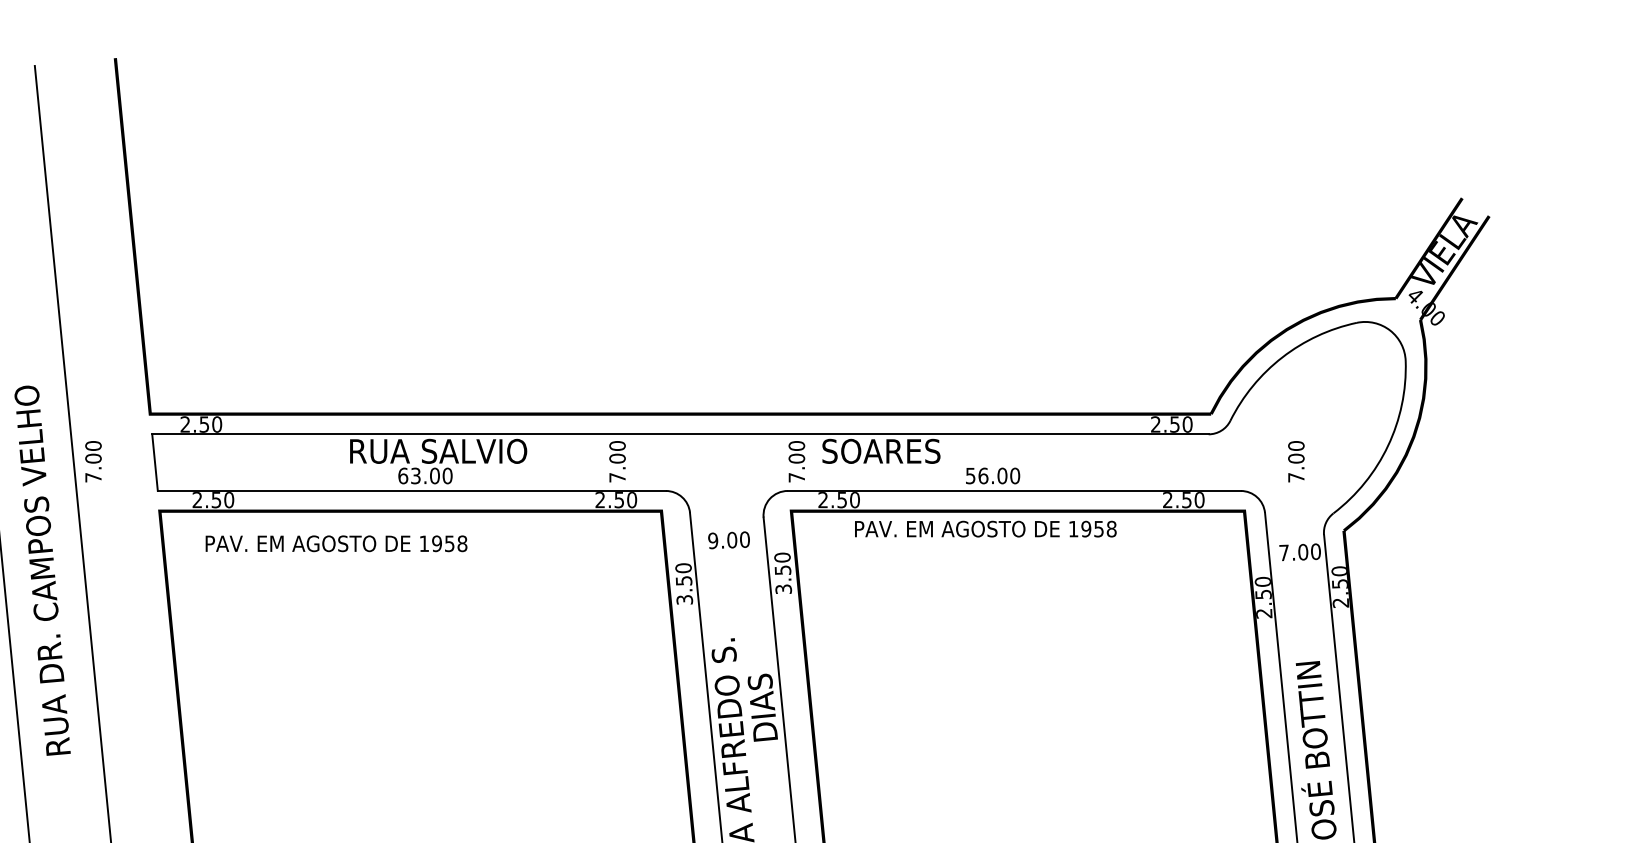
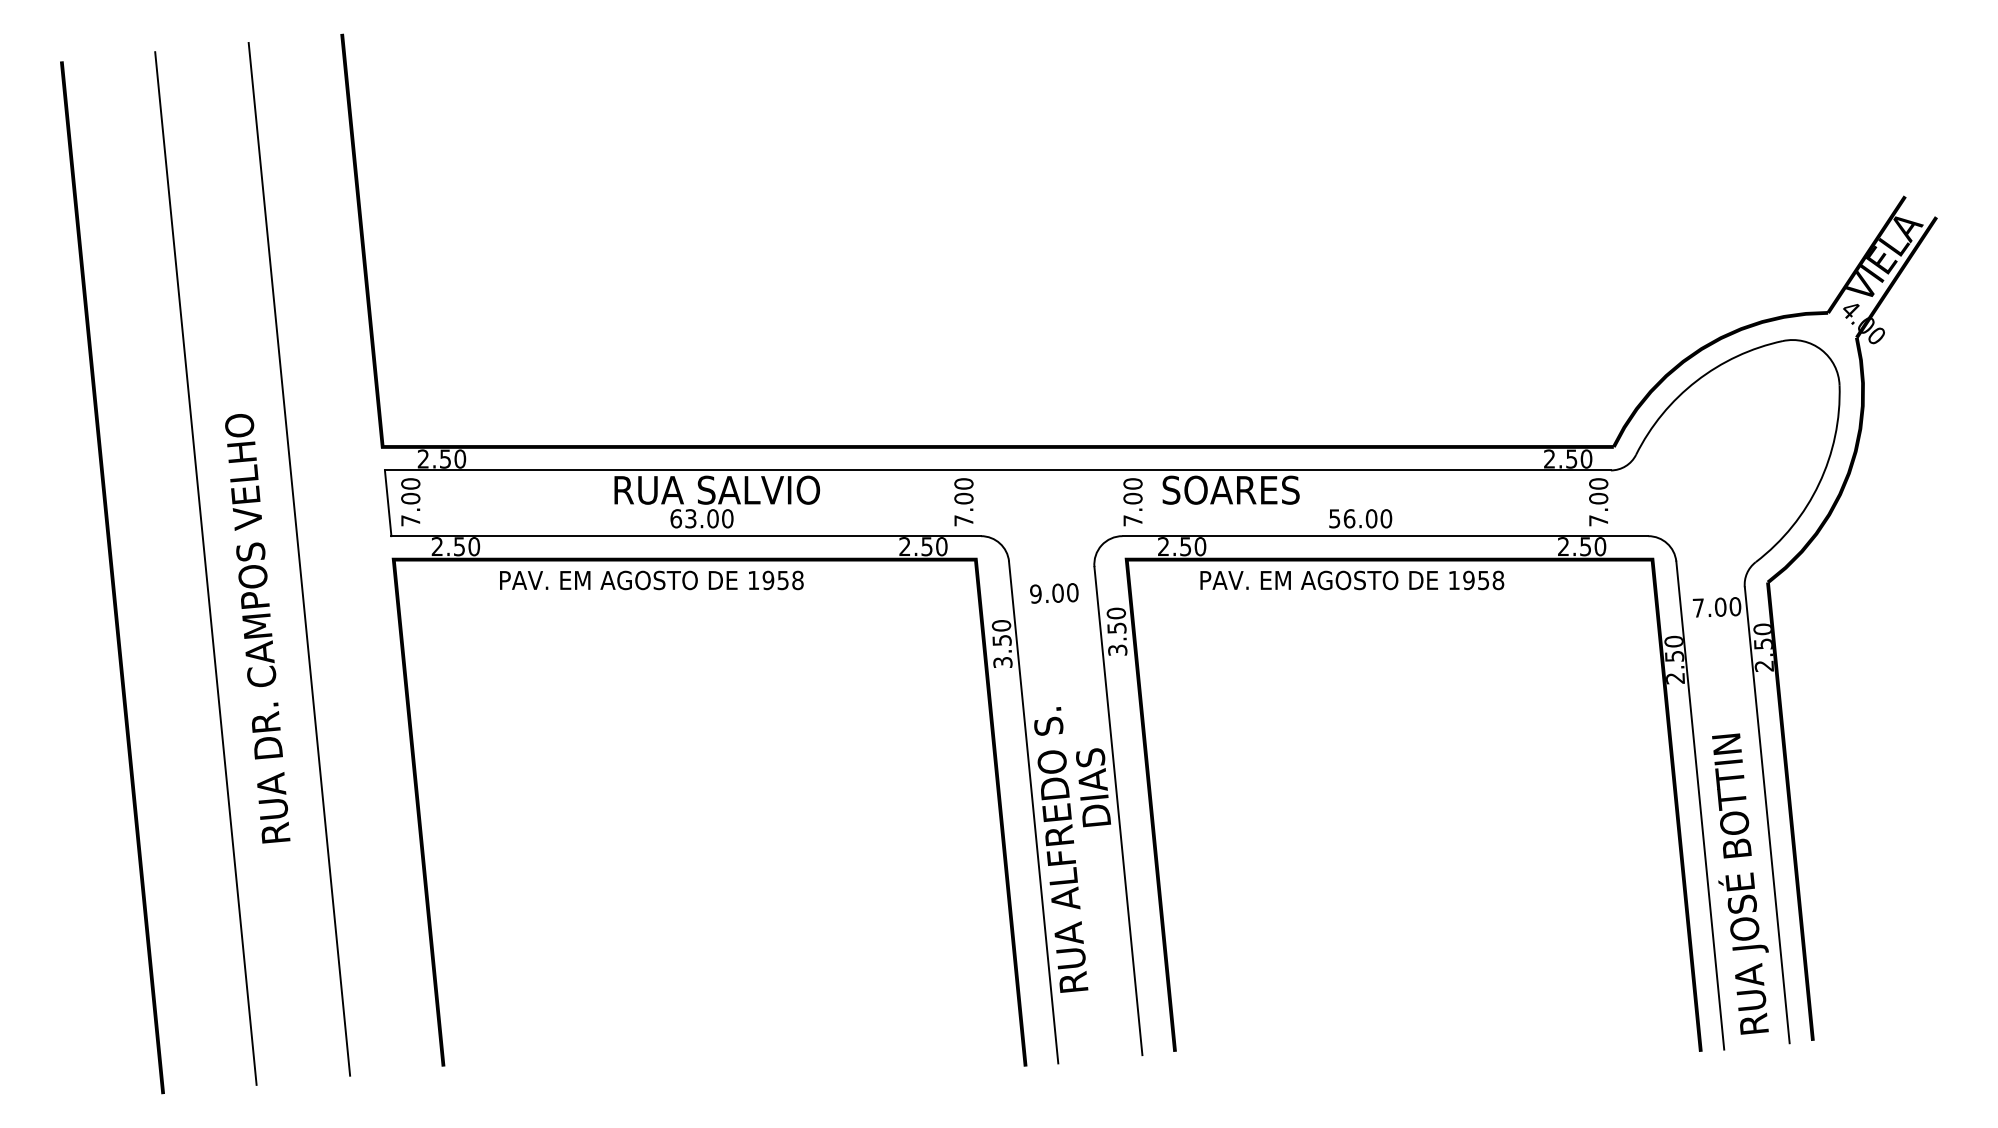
text: (93, 461) -> (410, 502), moved
text: (617, 461) -> (963, 502), moved
text: (1296, 461) -> (1598, 502), moved
text: (336, 543) -> (651, 580), moved

